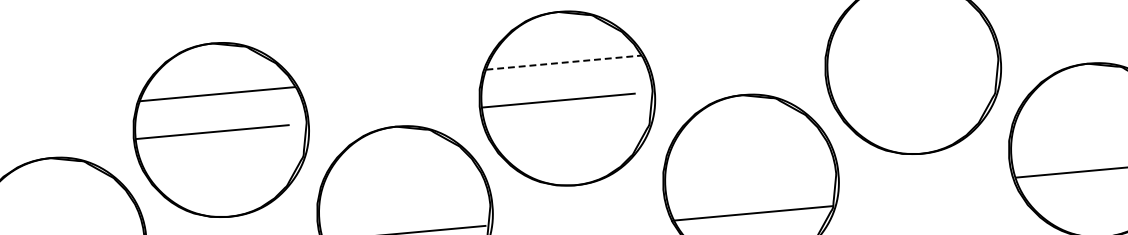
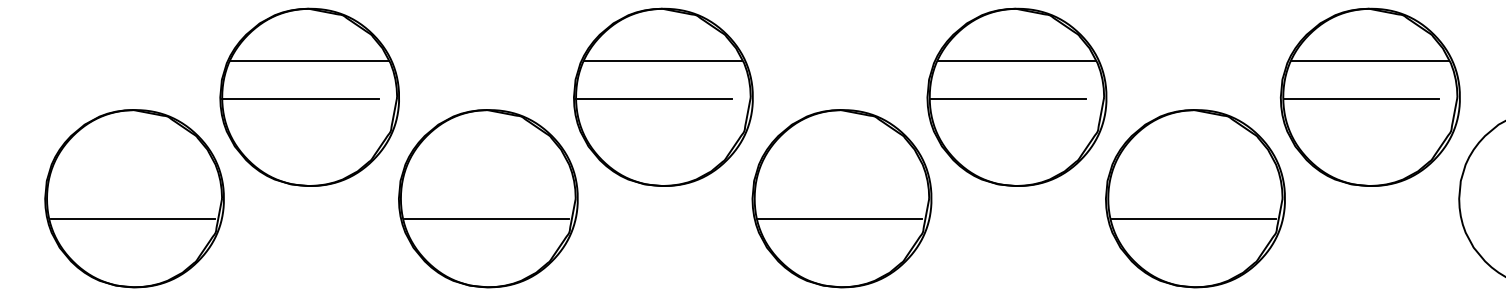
line: (909, 31) -> (1016, 60), added
line: (564, 62) -> (663, 60), dashed -> solid
line: (903, 69) -> (1007, 98), added
line: (752, 213) -> (840, 218), moved

